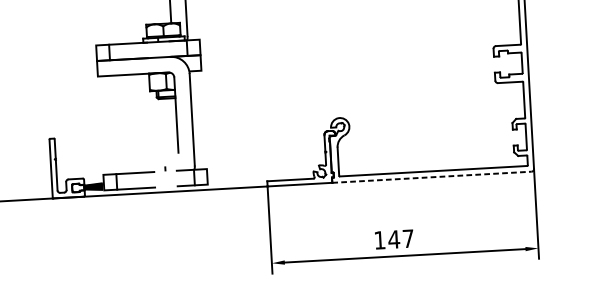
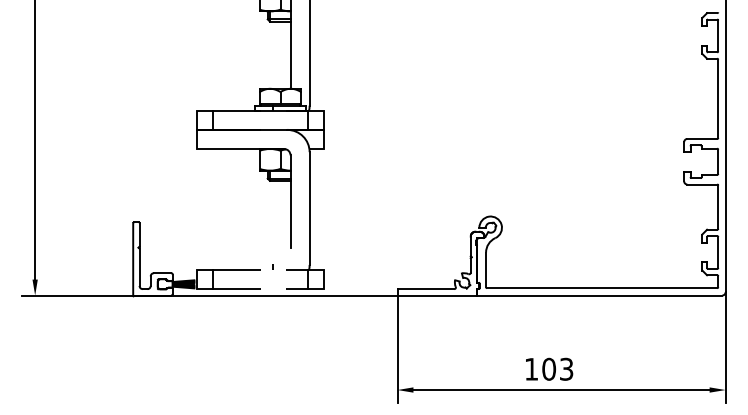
line: (431, 177) -> (599, 295), dashed -> solid
text: (400, 238) -> (557, 368), 147 -> 103

